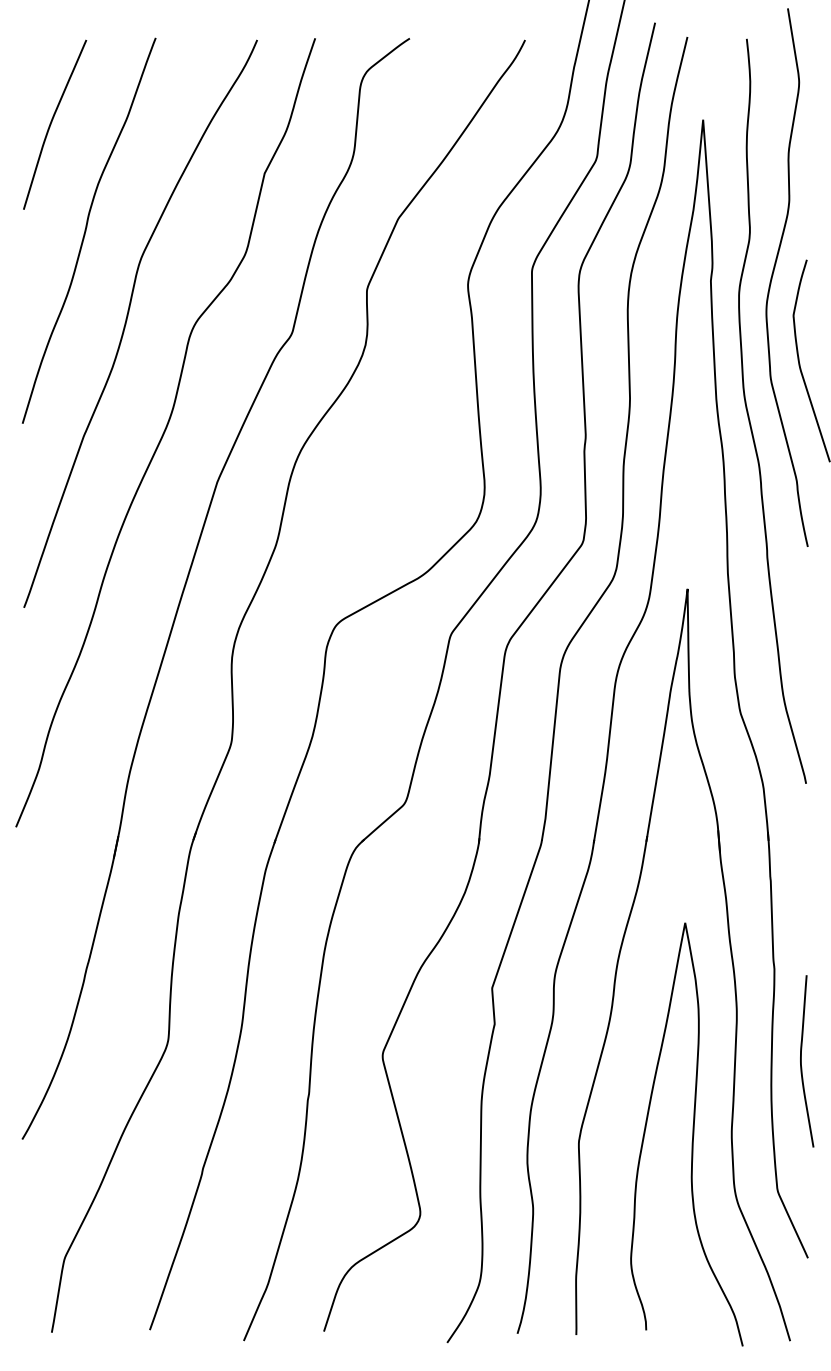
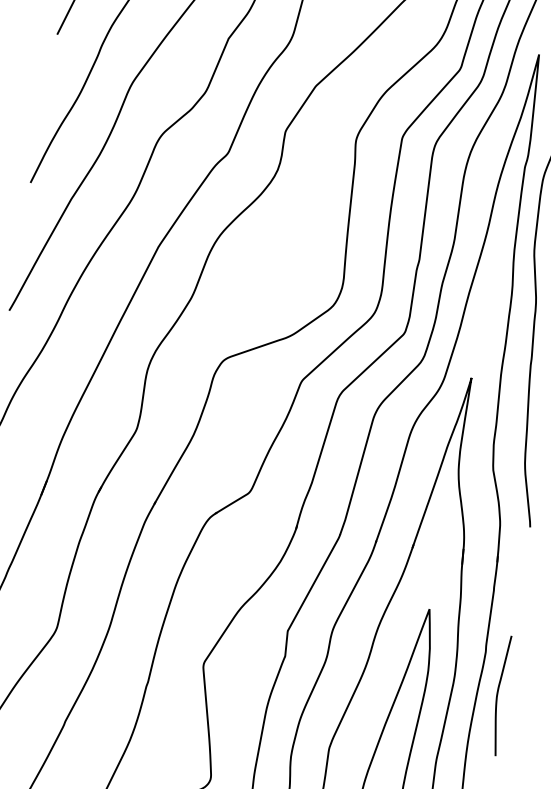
curve: (801, 1061) -> (497, 695), moved

